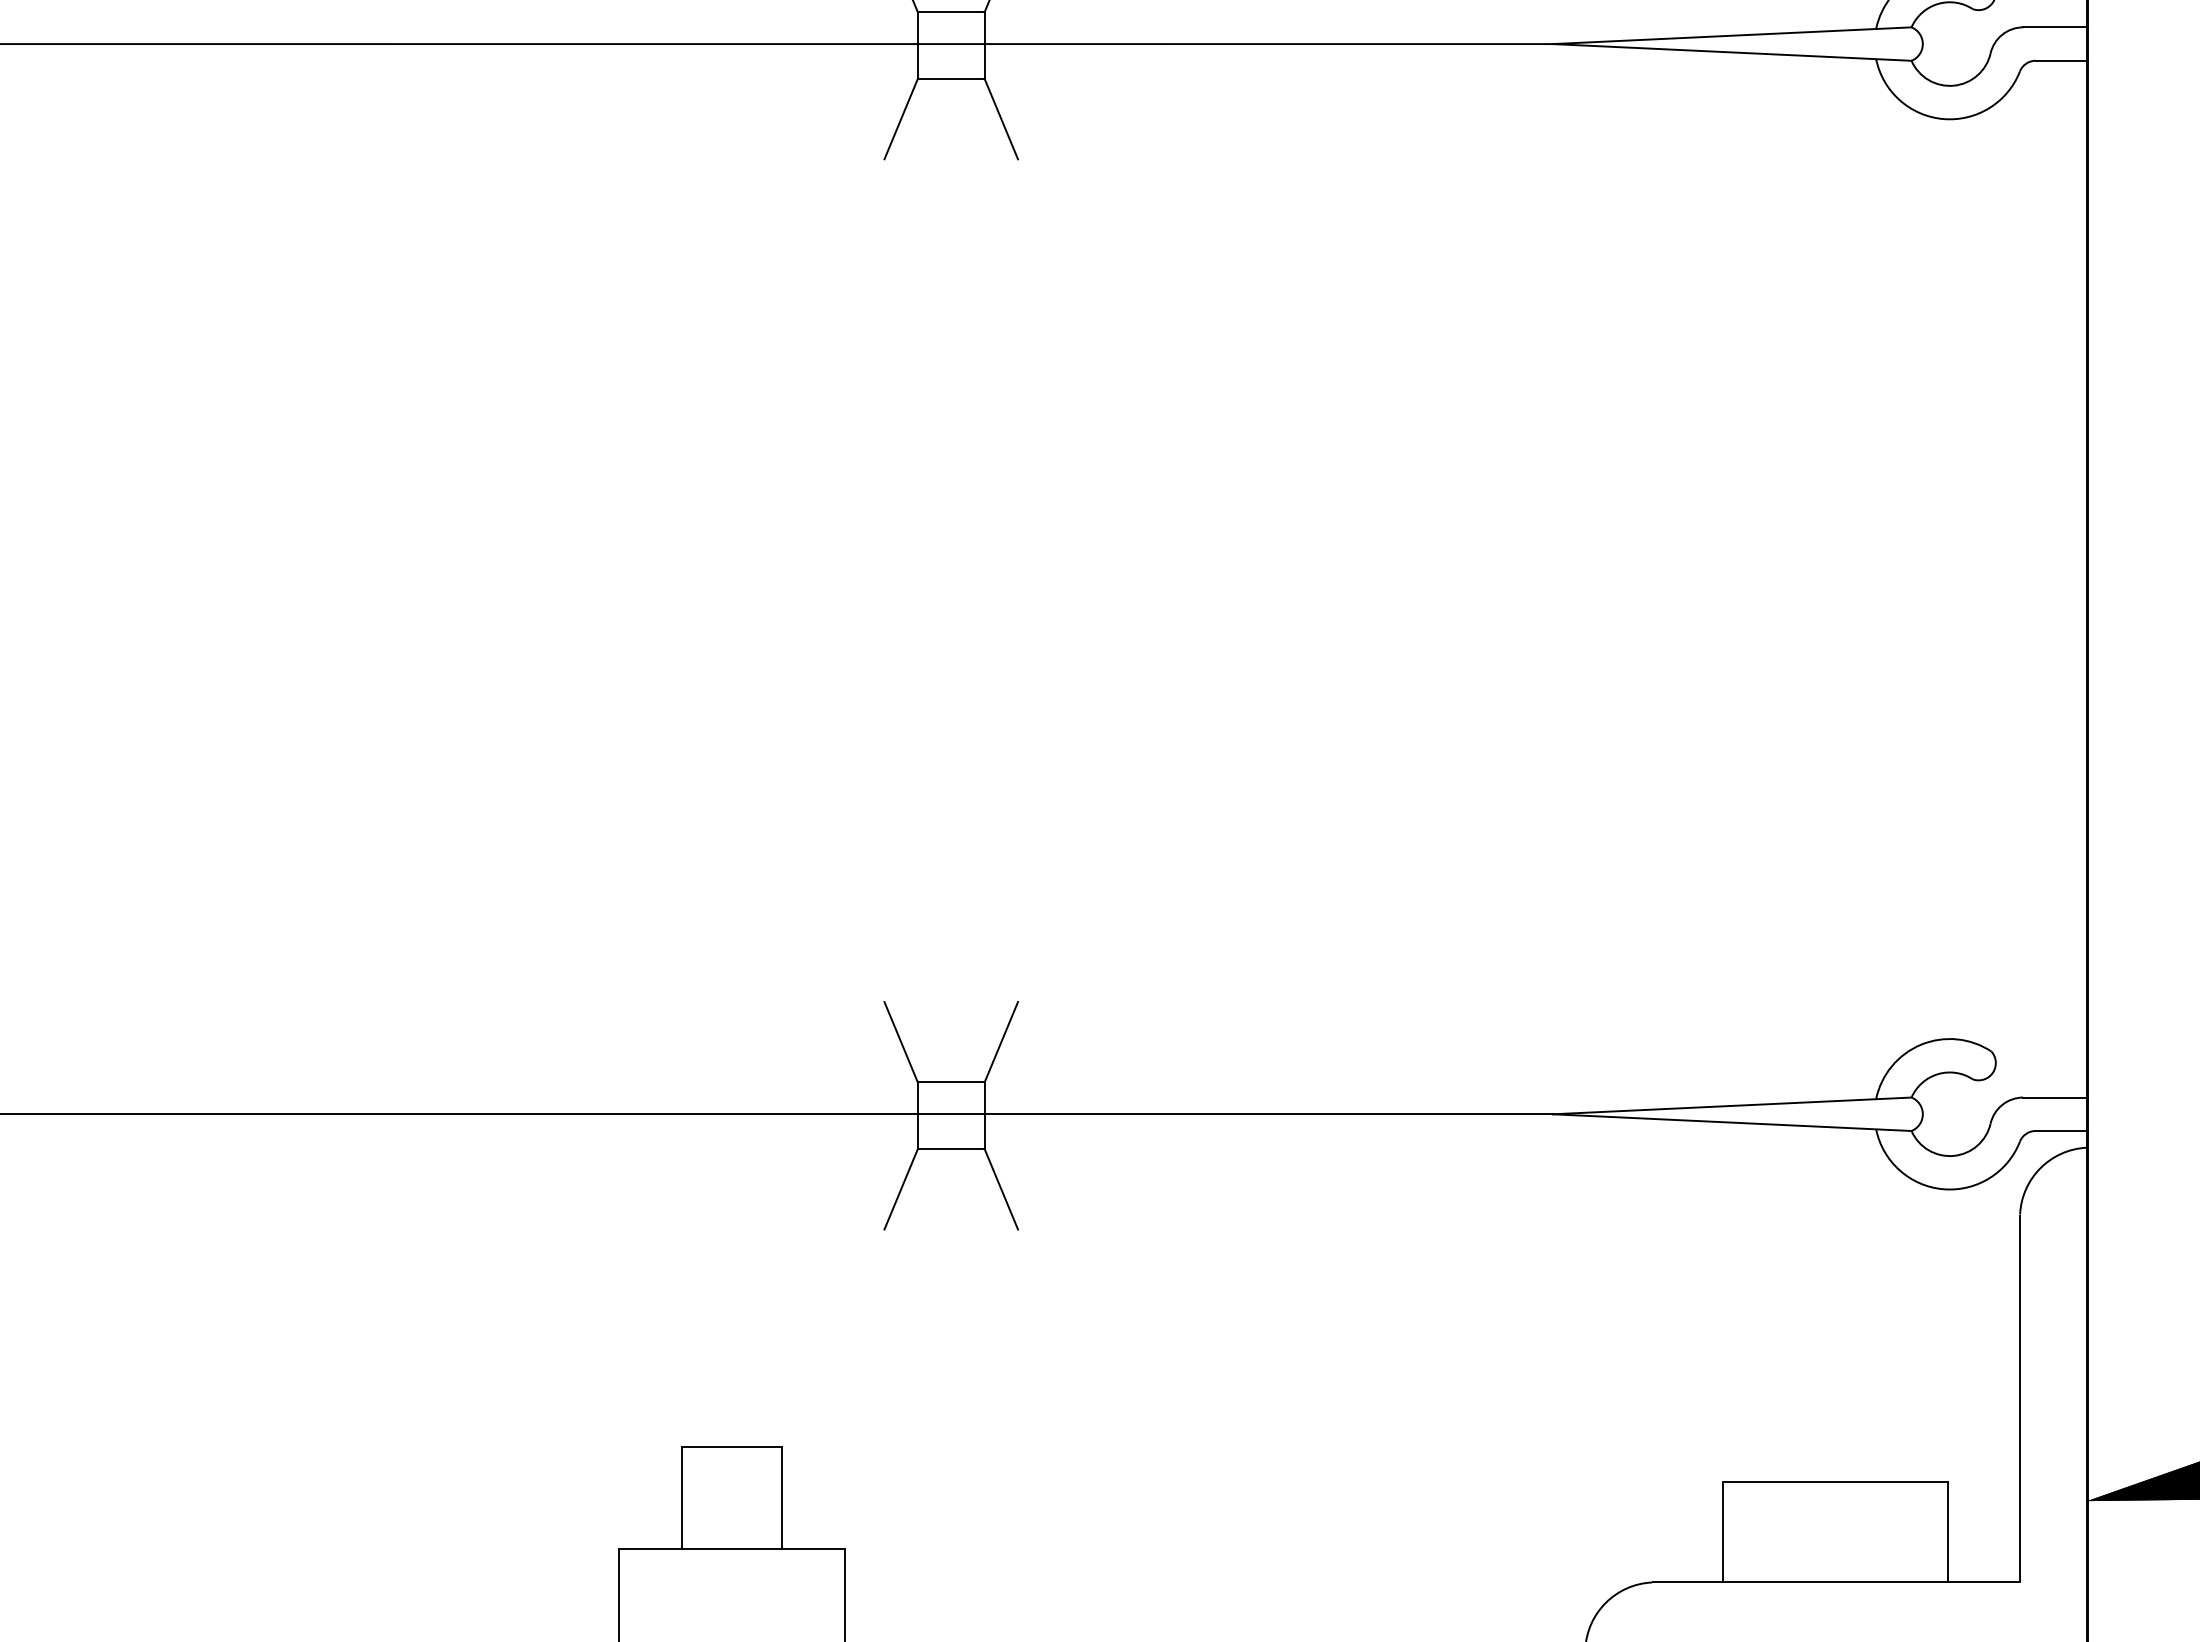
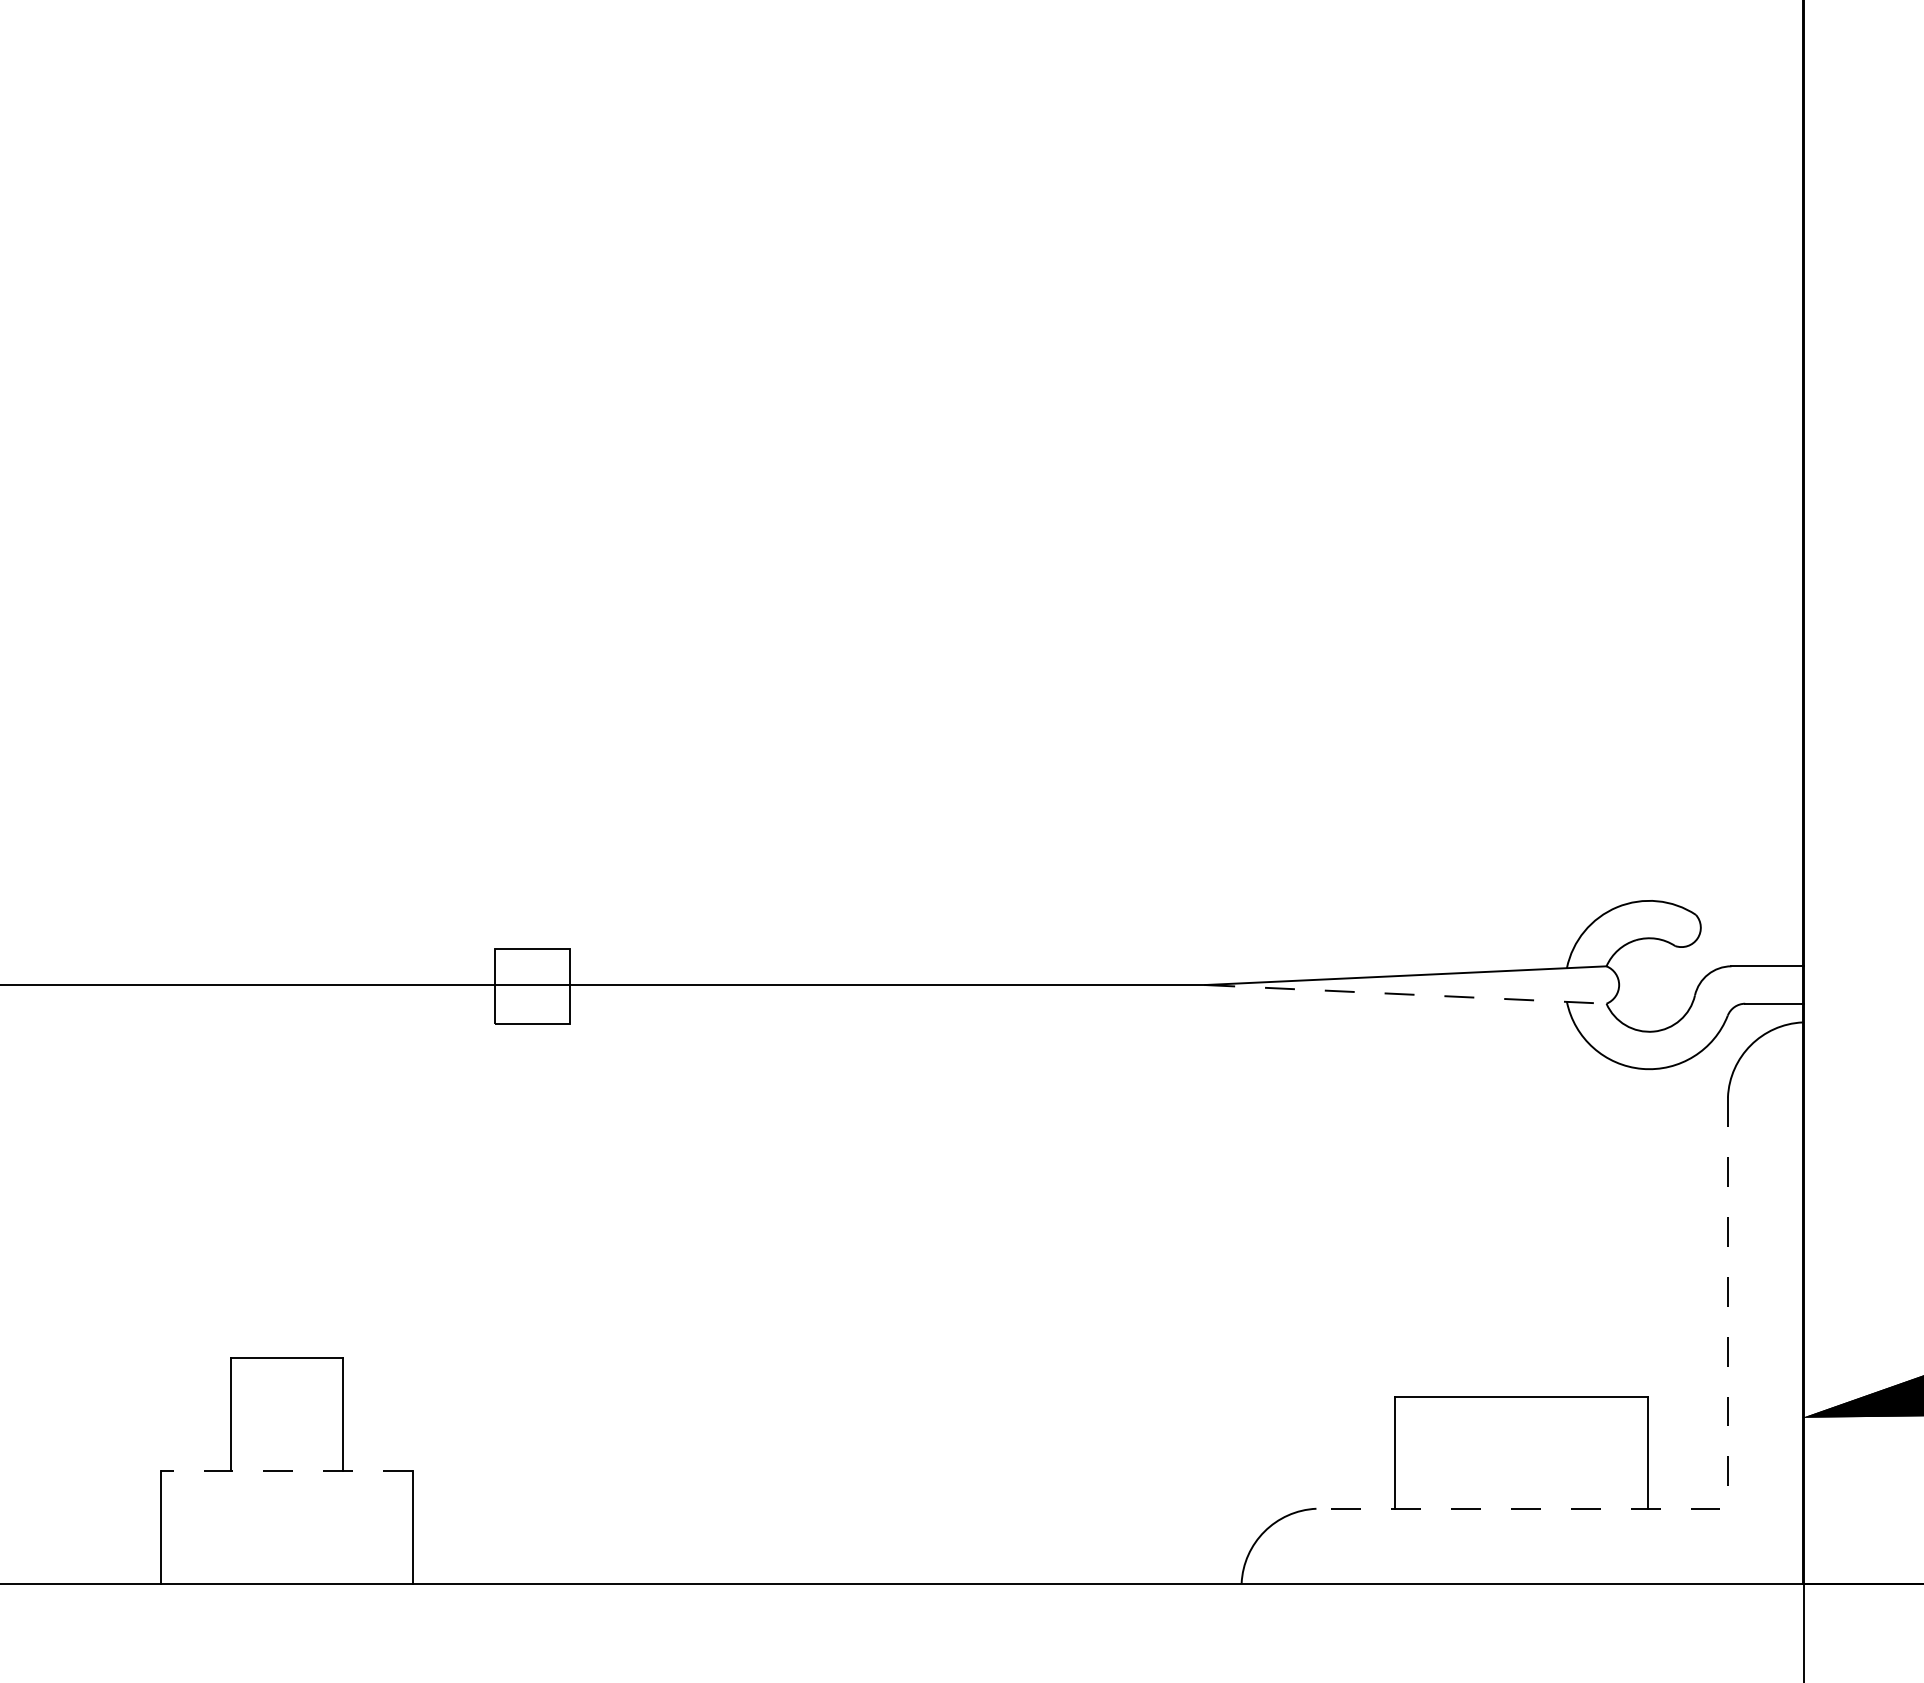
line: (900, 1042) -> (475, 904), removed
line: (1001, 1042) -> (588, 904), removed
line: (1732, 1122) -> (1406, 994), solid -> dashed
line: (900, 1189) -> (475, 1069), removed
line: (1001, 1189) -> (588, 1069), removed
line: (731, 1549) -> (286, 1471), solid -> dashed
line: (2020, 1582) -> (1728, 1508), solid -> dashed

